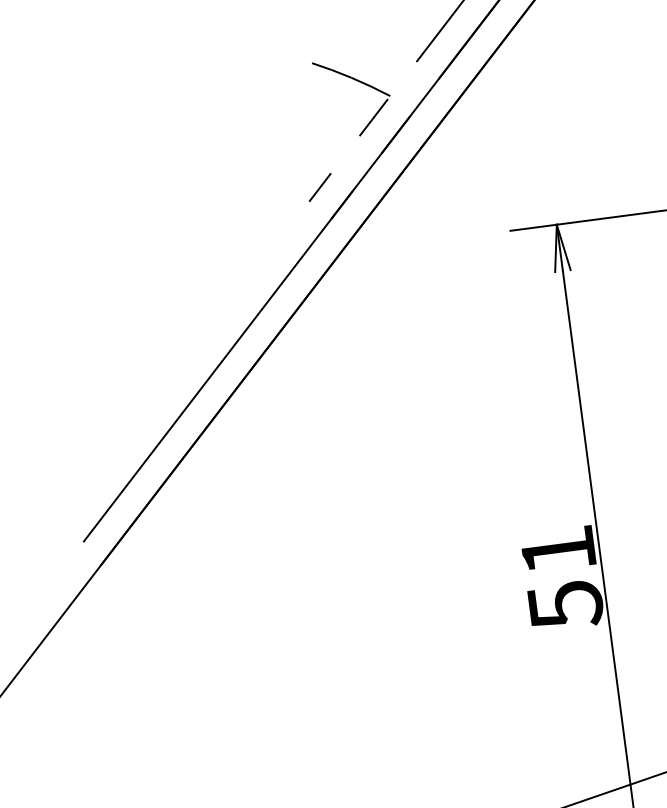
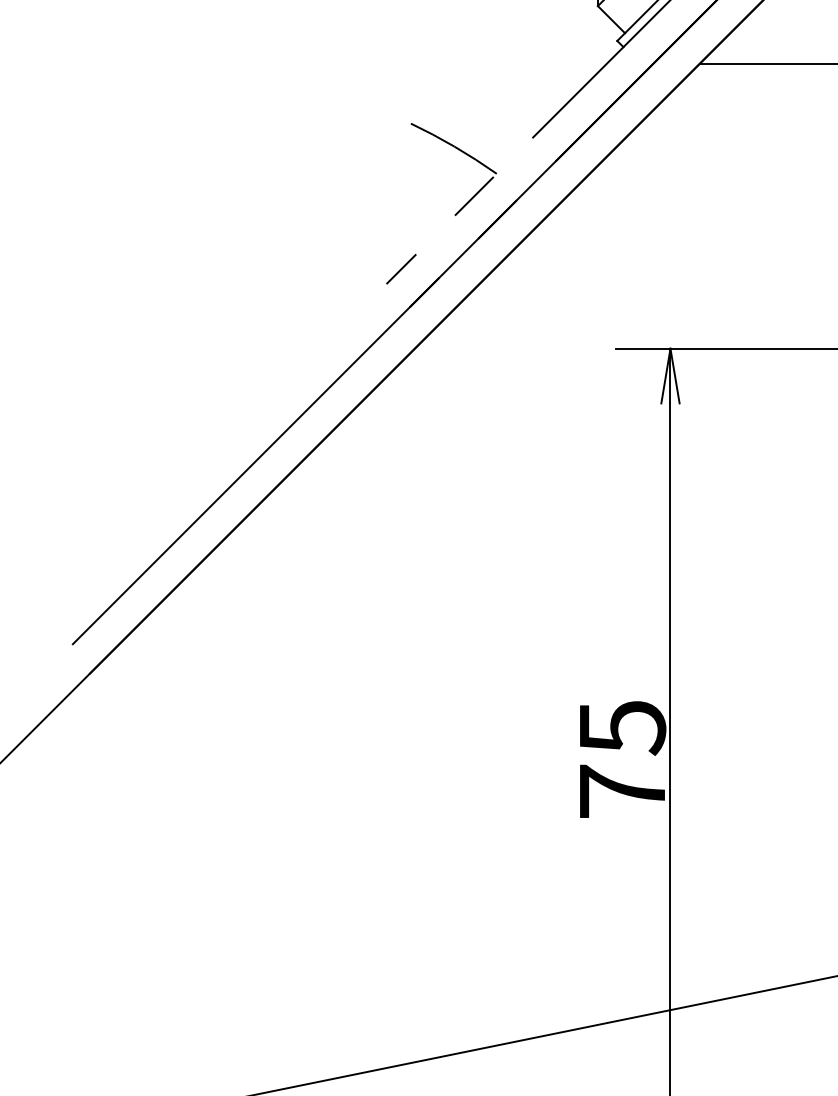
text: (562, 578) -> (623, 760), 51 -> 75

